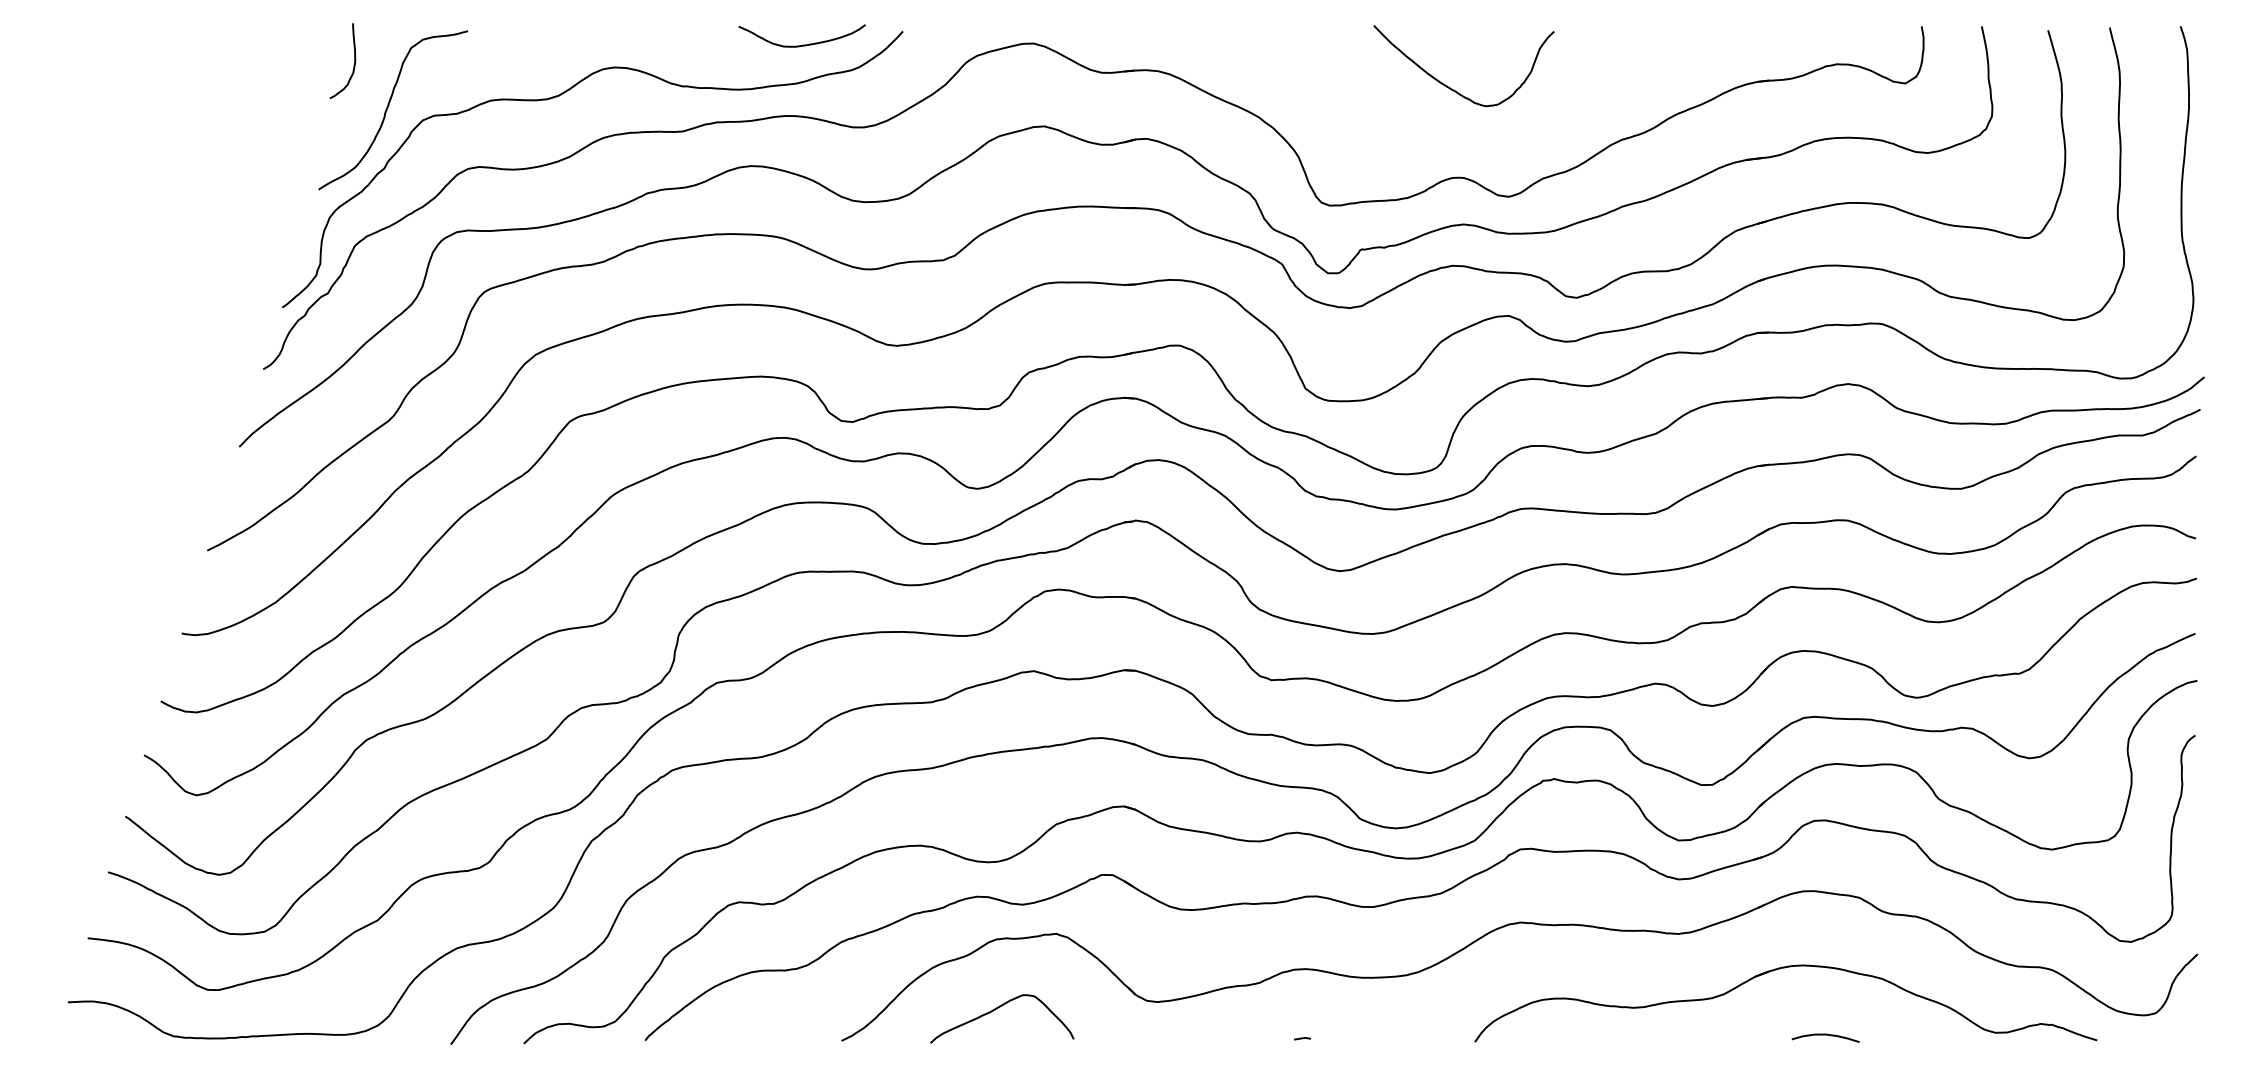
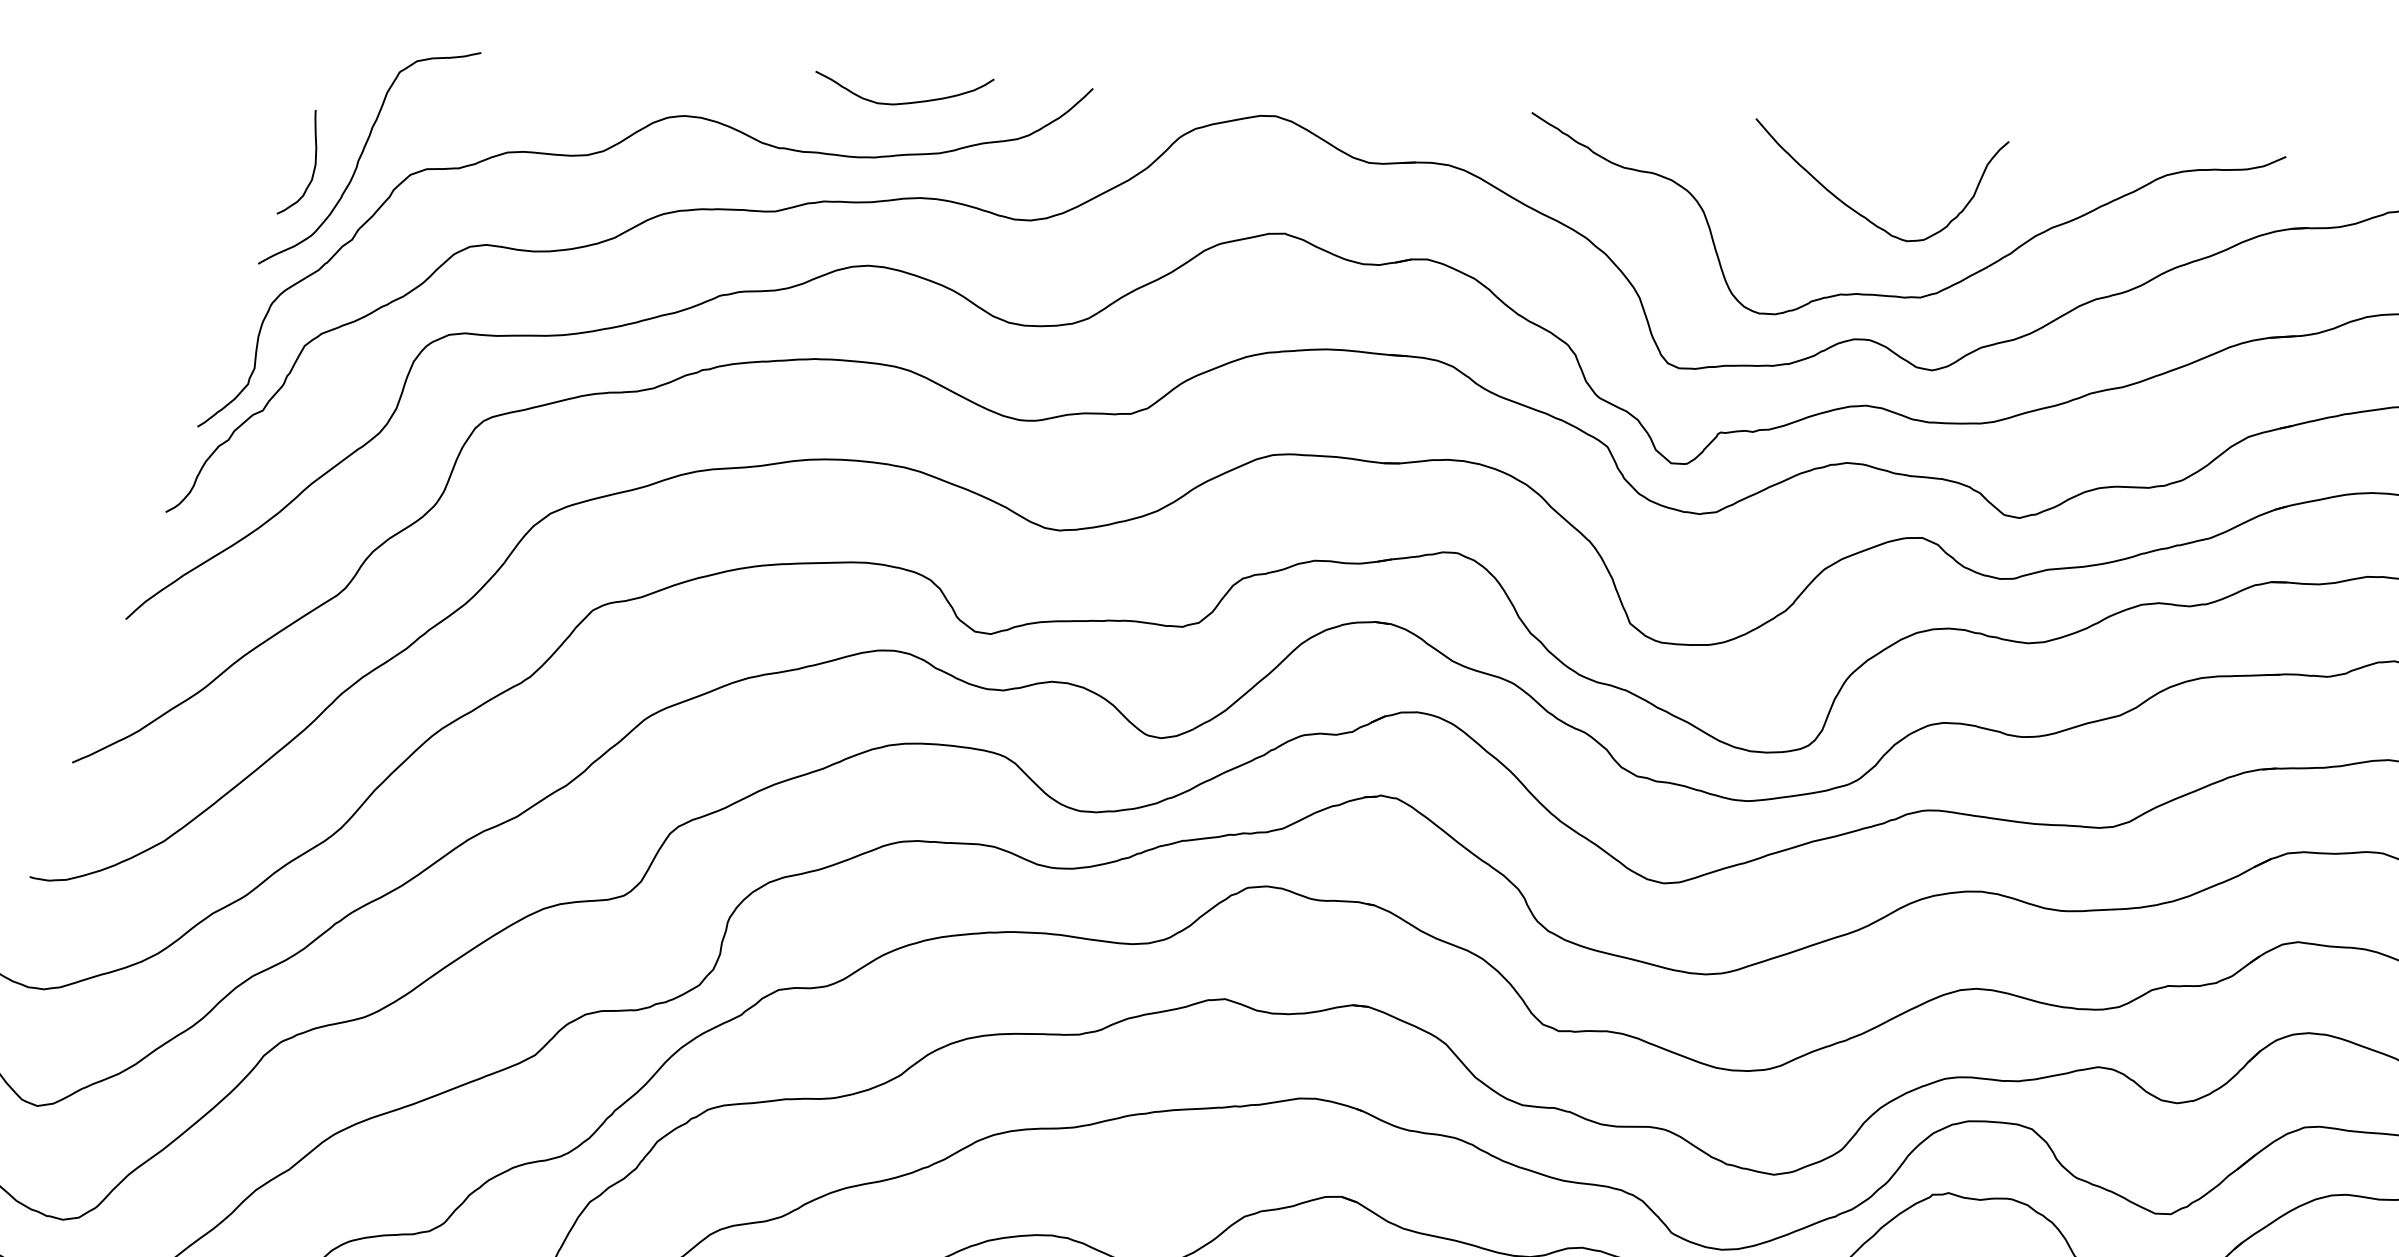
curve: (802, 44) -> (903, 101), moved
curve: (353, 64) -> (312, 167), moved
curve: (1491, 144) -> (1911, 295), added

